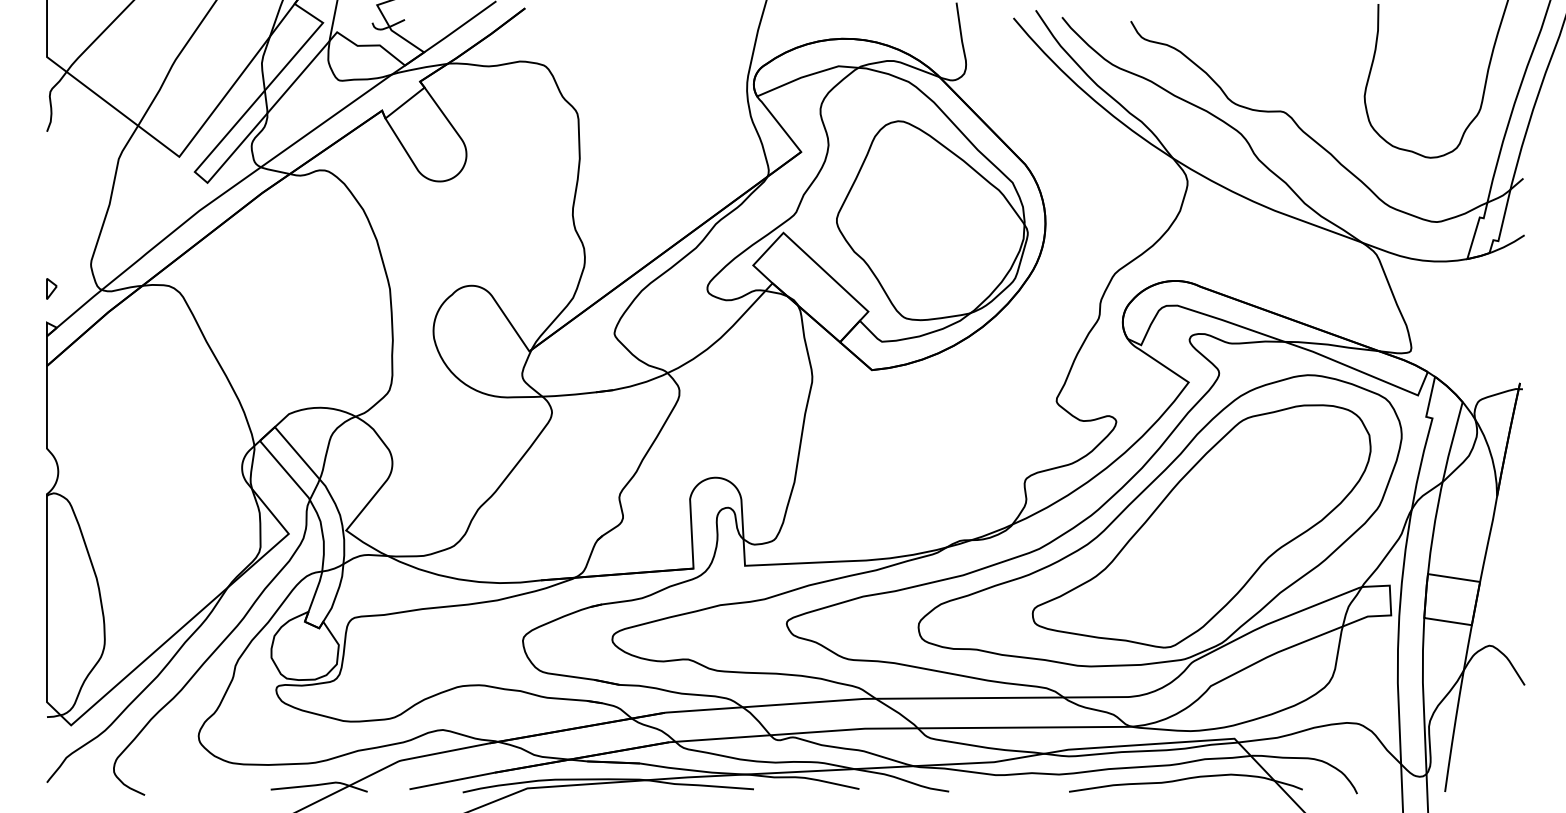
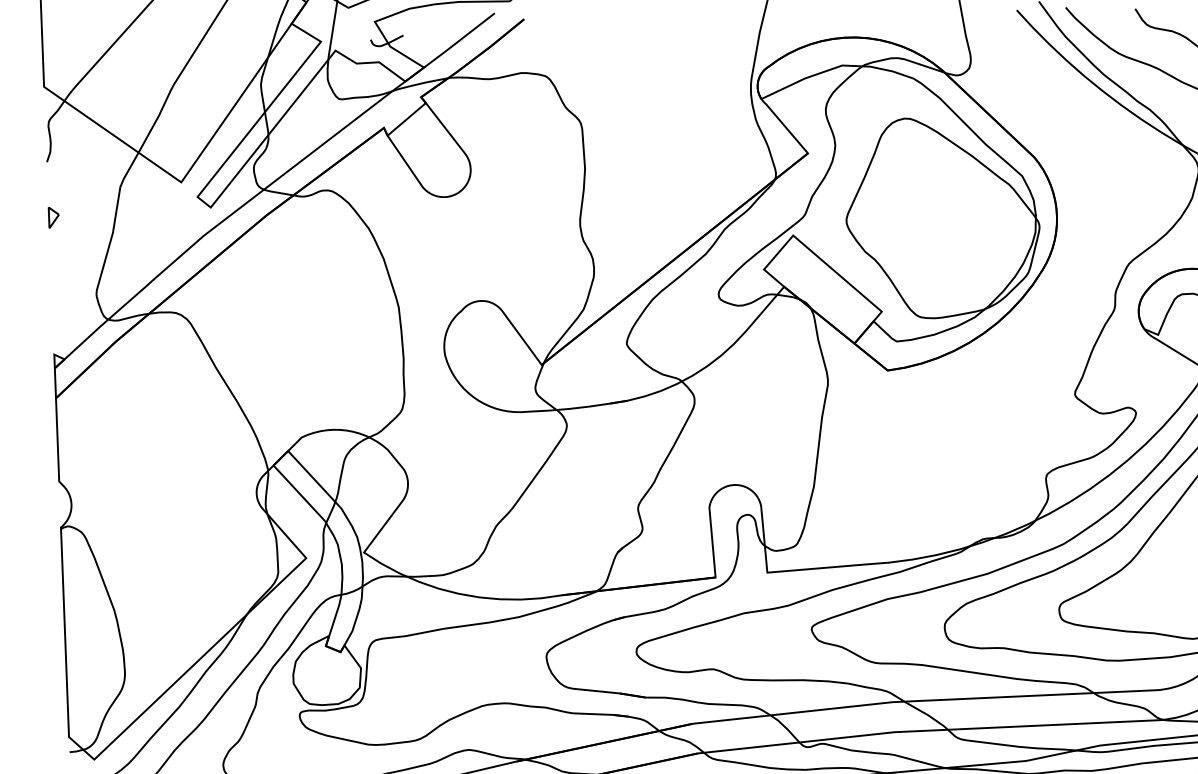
part: (51, 288) -> (53, 217), moved

